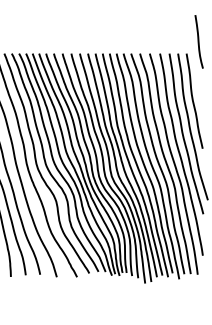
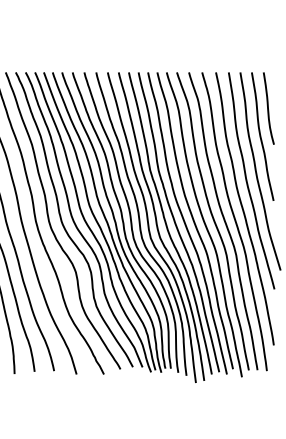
curve: (198, 41) -> (268, 108), moved

